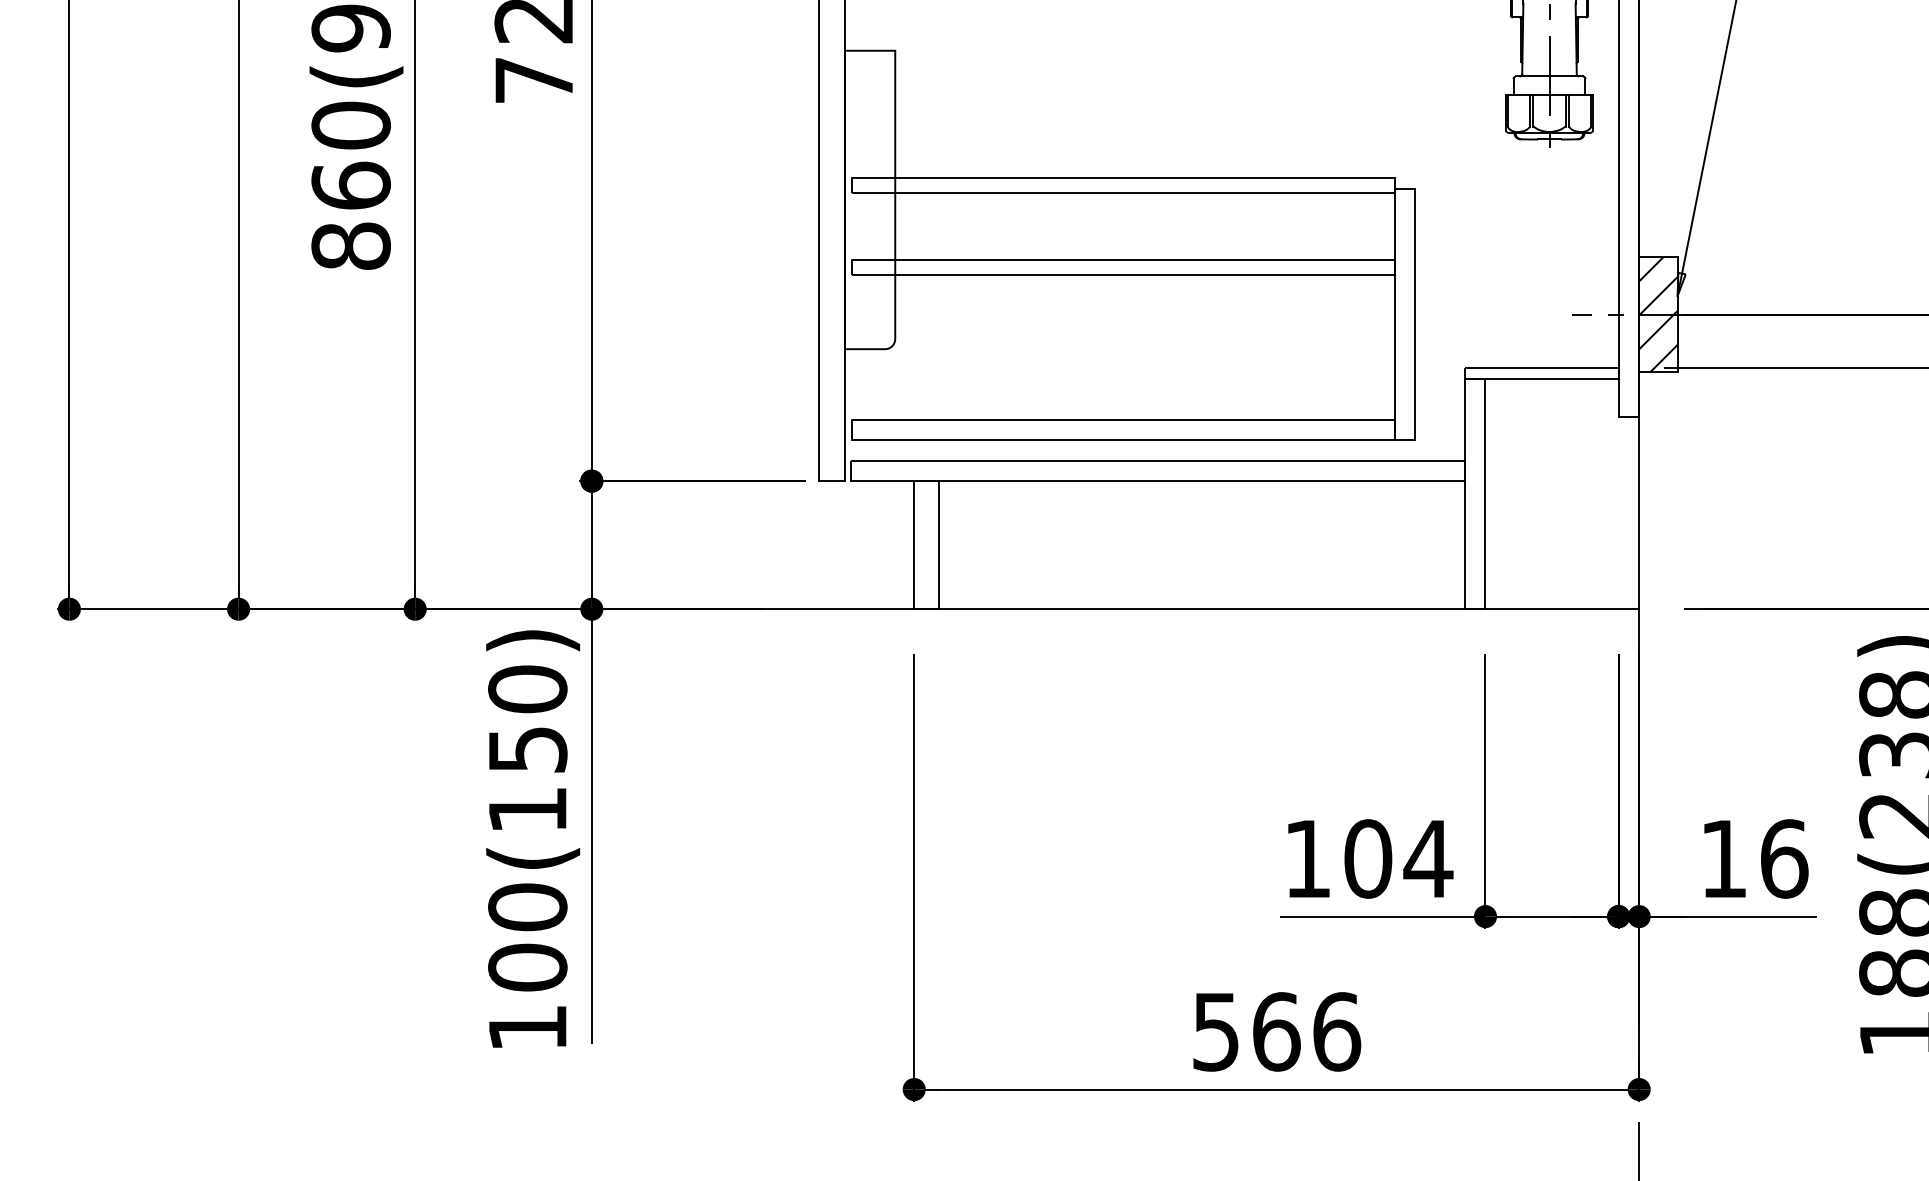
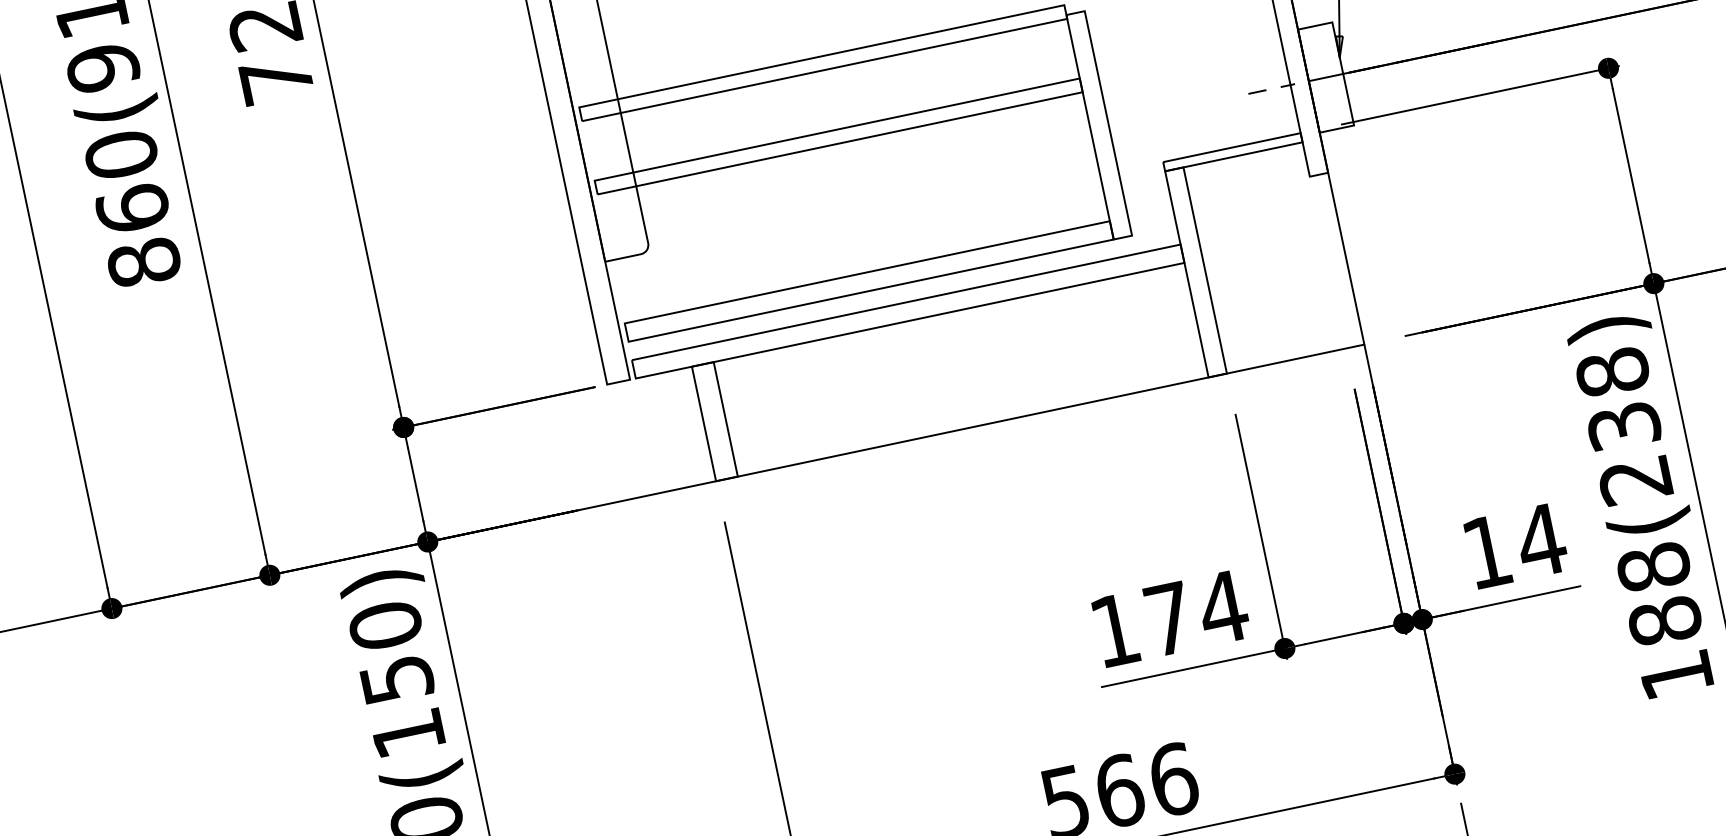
hatch: (1658, 314) -> (1326, 77), removed
text: (1368, 858) -> (1169, 618), 104 -> 174
text: (1784, 858) -> (1541, 540), 16 -> 14

